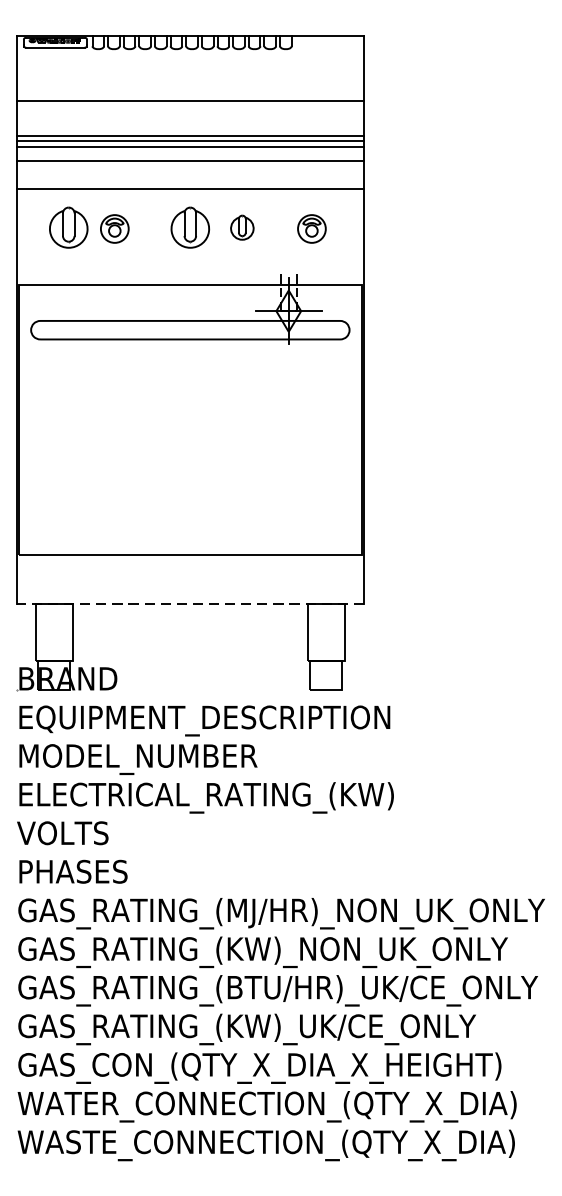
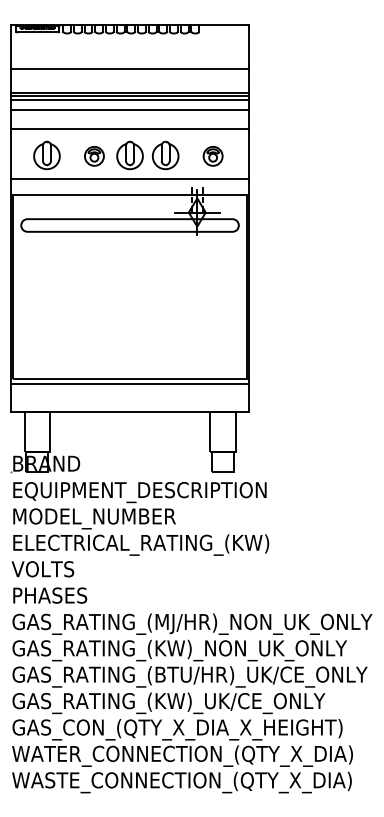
part: (242, 227) -> (165, 155), size x1.67
part: (114, 229) -> (94, 156), moved
line: (189, 261) -> (129, 178), added
line: (189, 561) -> (129, 383), added
line: (190, 603) -> (130, 412), dashed -> solid

